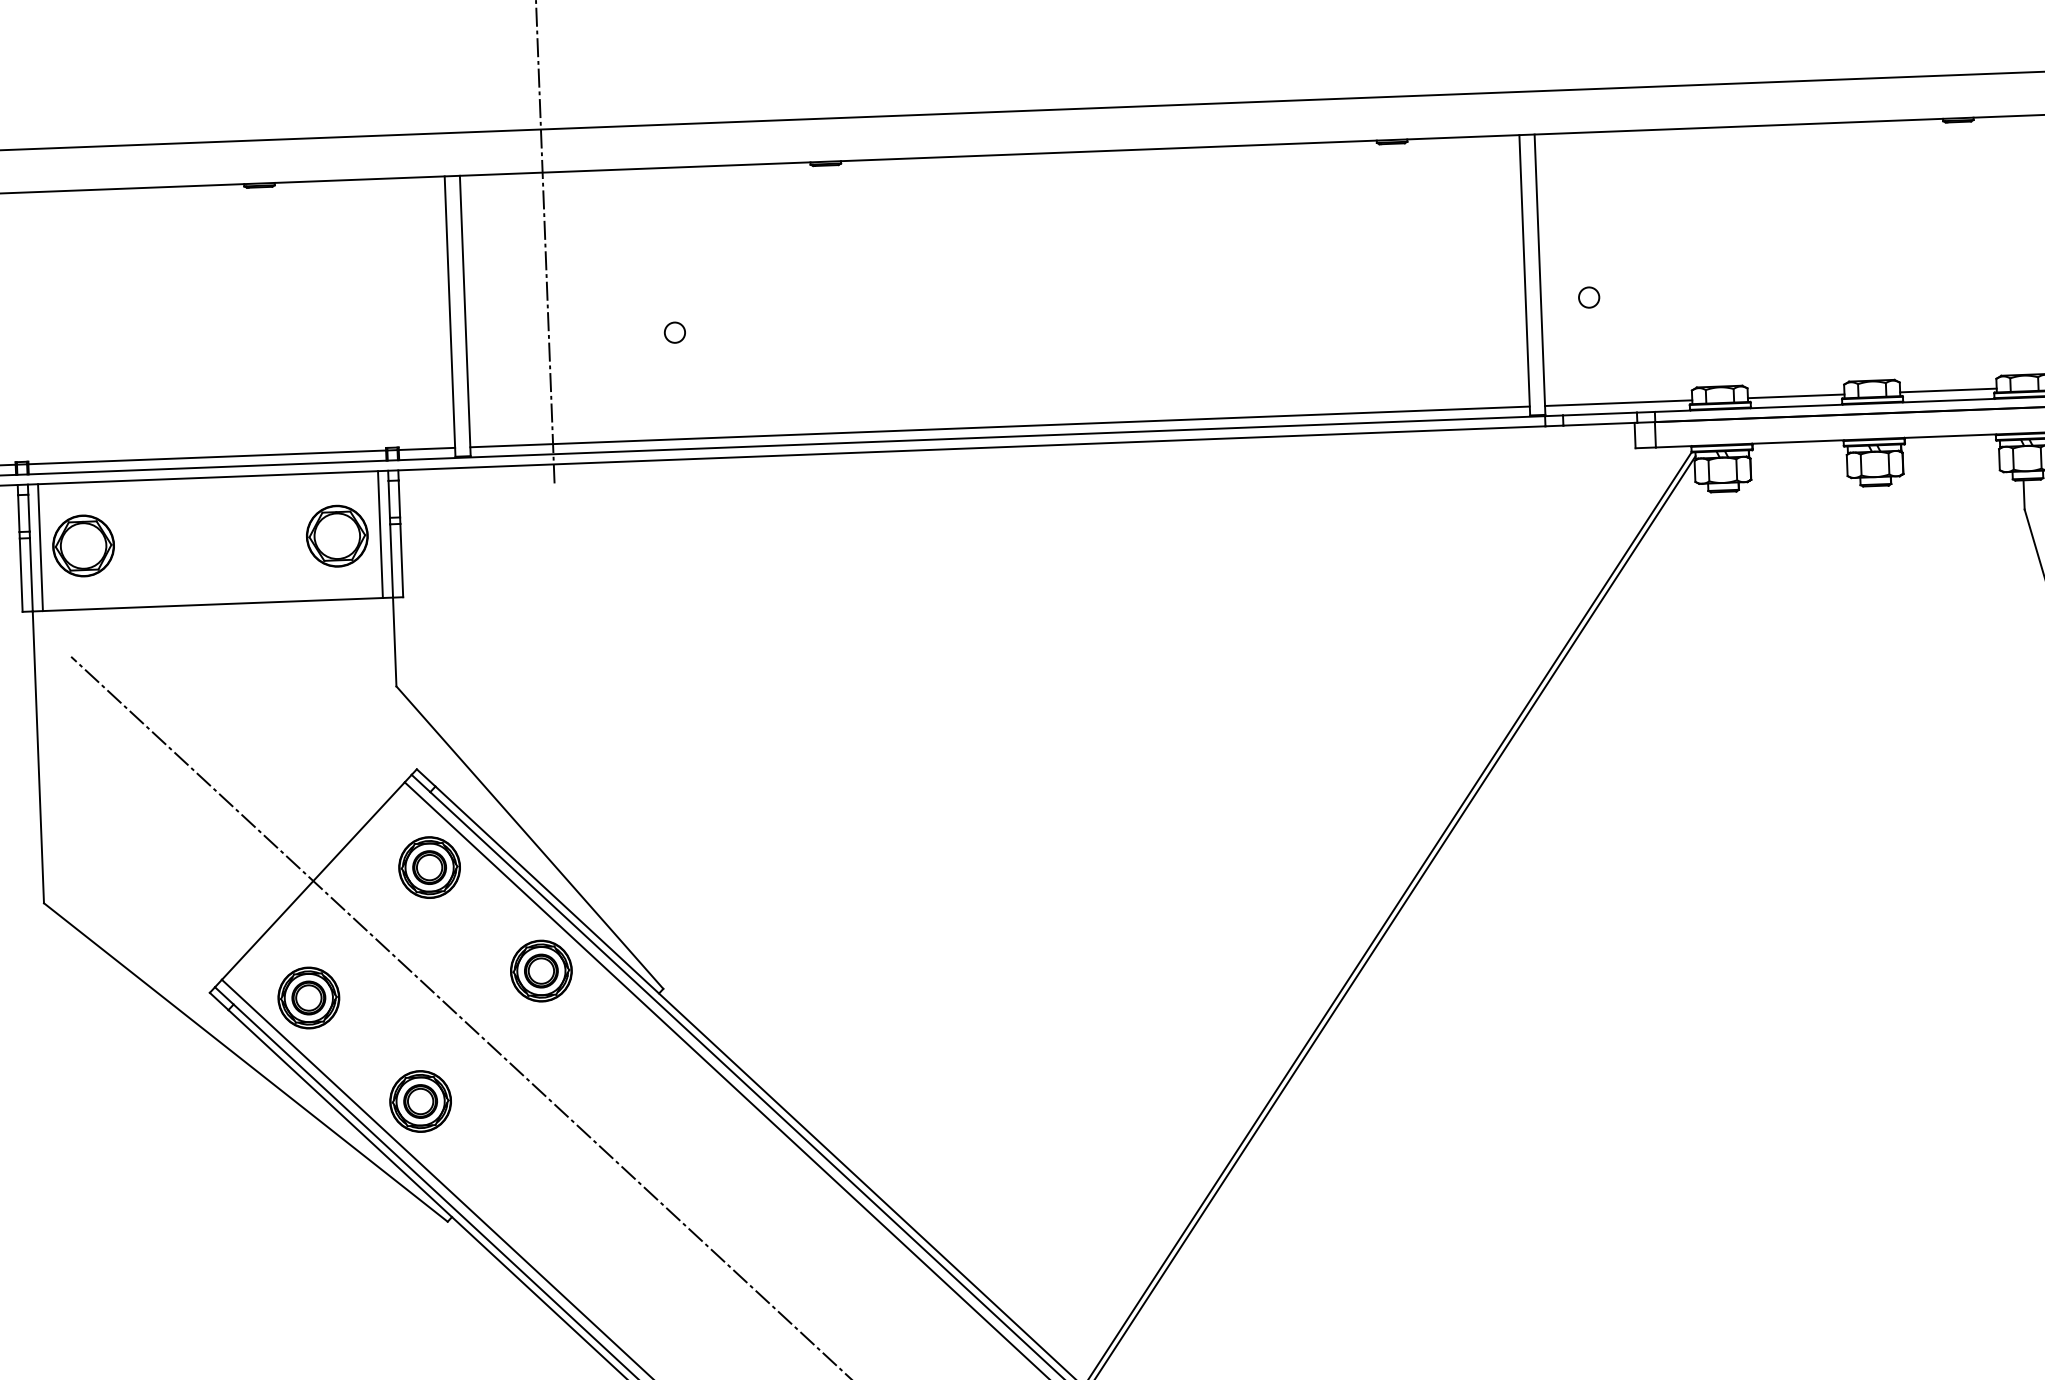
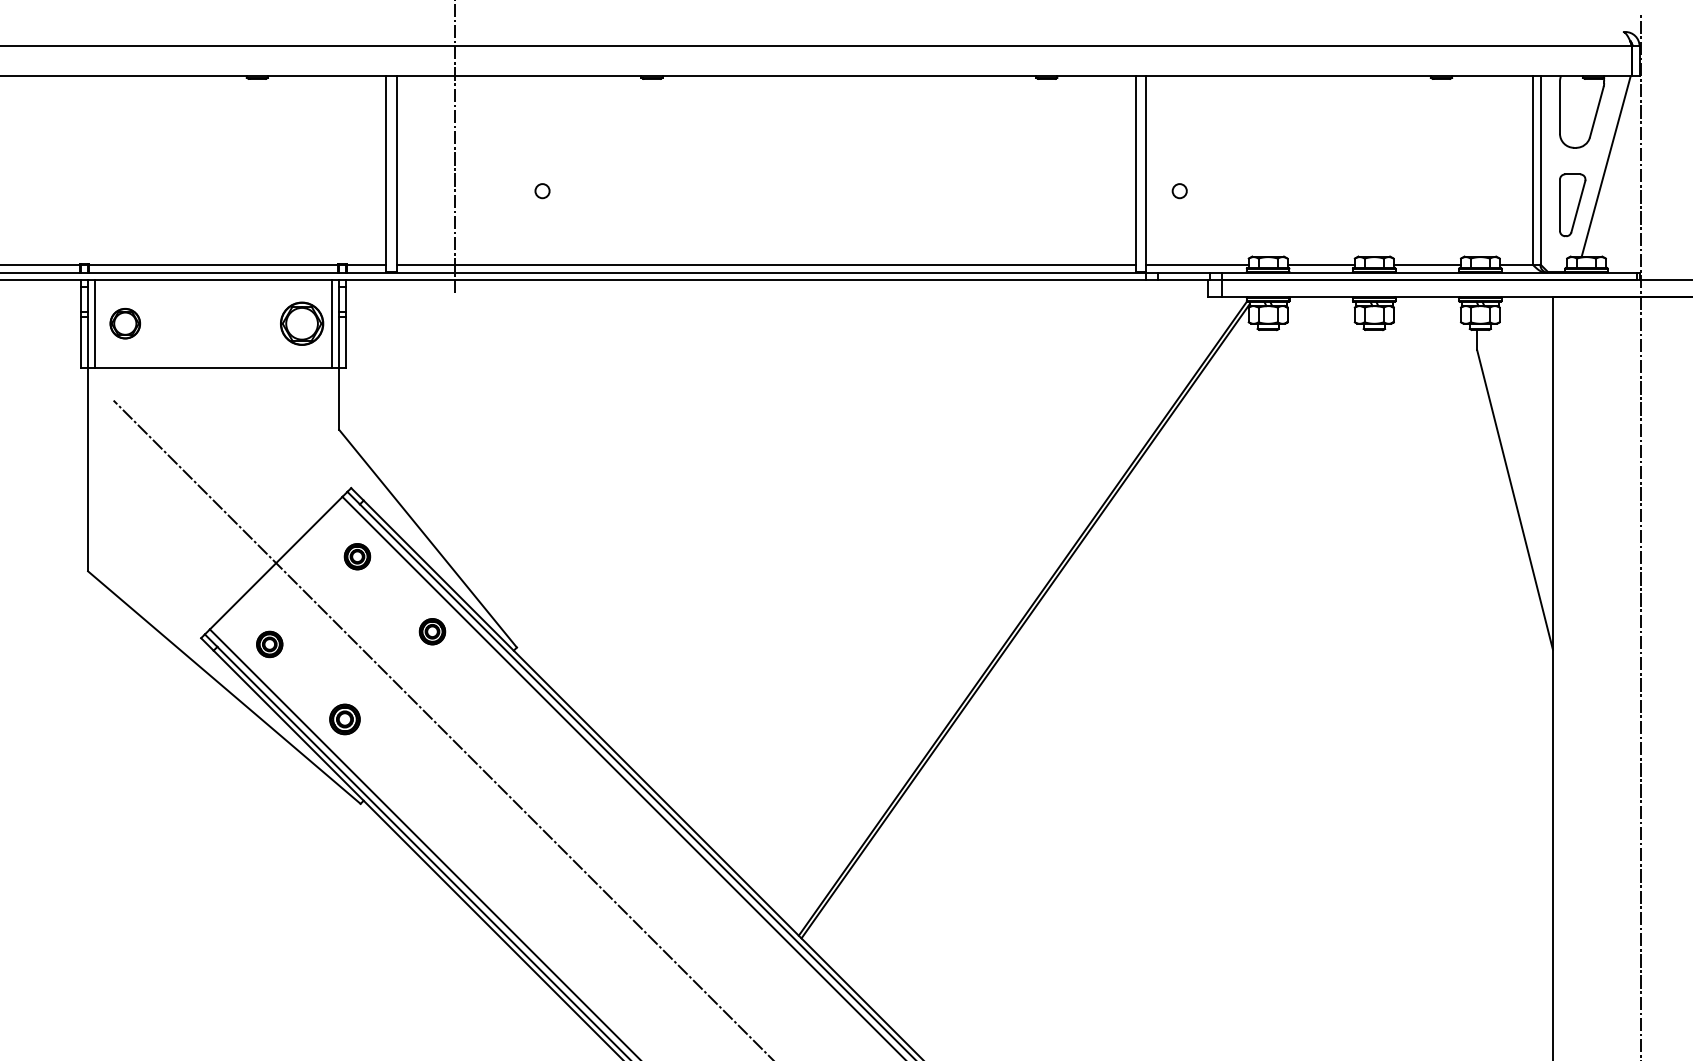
part: (83, 545) -> (125, 323), size x0.7
part: (429, 867) -> (357, 556), size x0.6
part: (541, 970) -> (432, 631), size x0.6
part: (308, 998) -> (269, 644), size x0.6
part: (419, 1101) -> (344, 719), size x0.7

